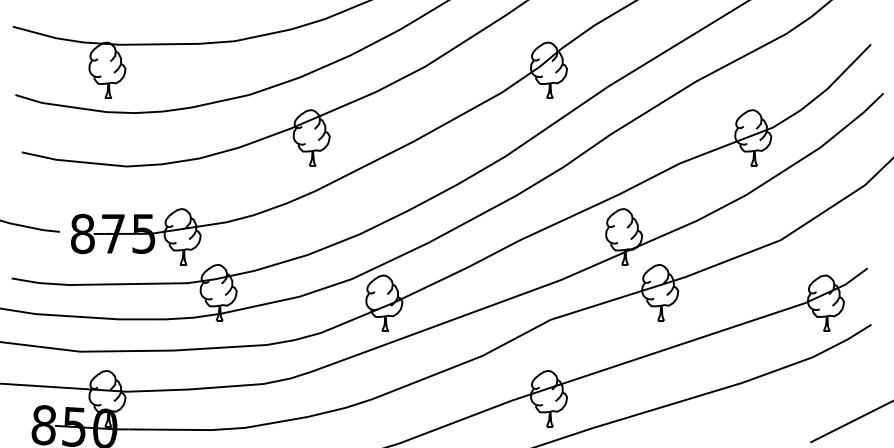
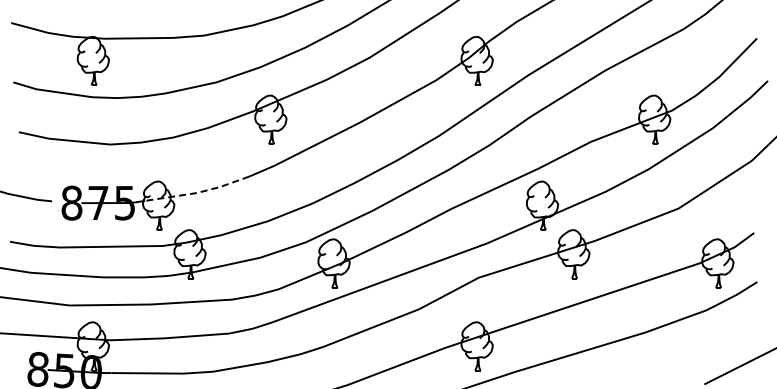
line: (228, 221) -> (198, 192), solid -> dashed

